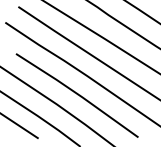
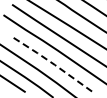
line: (77, 93) -> (51, 62), solid -> dashed

